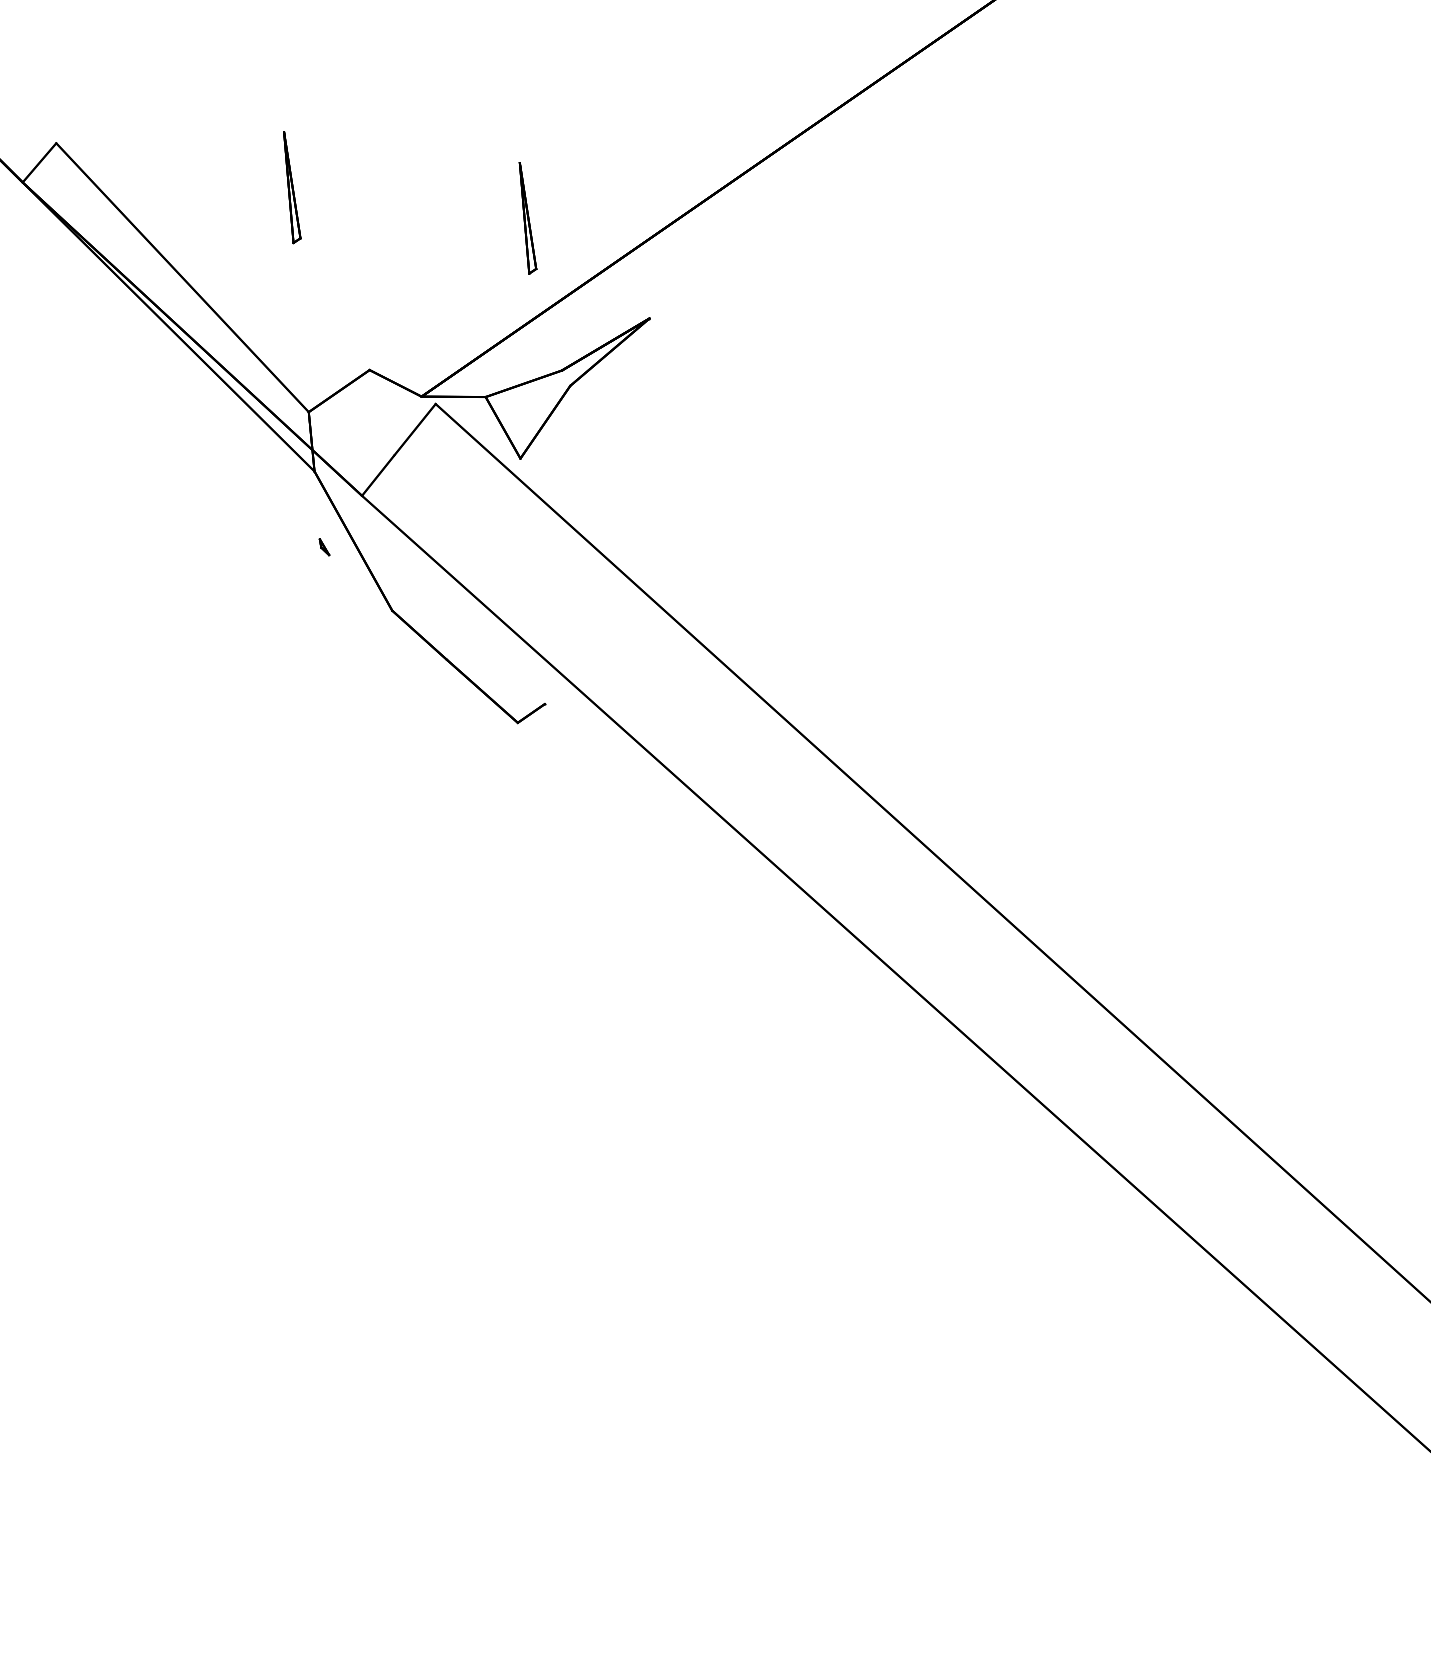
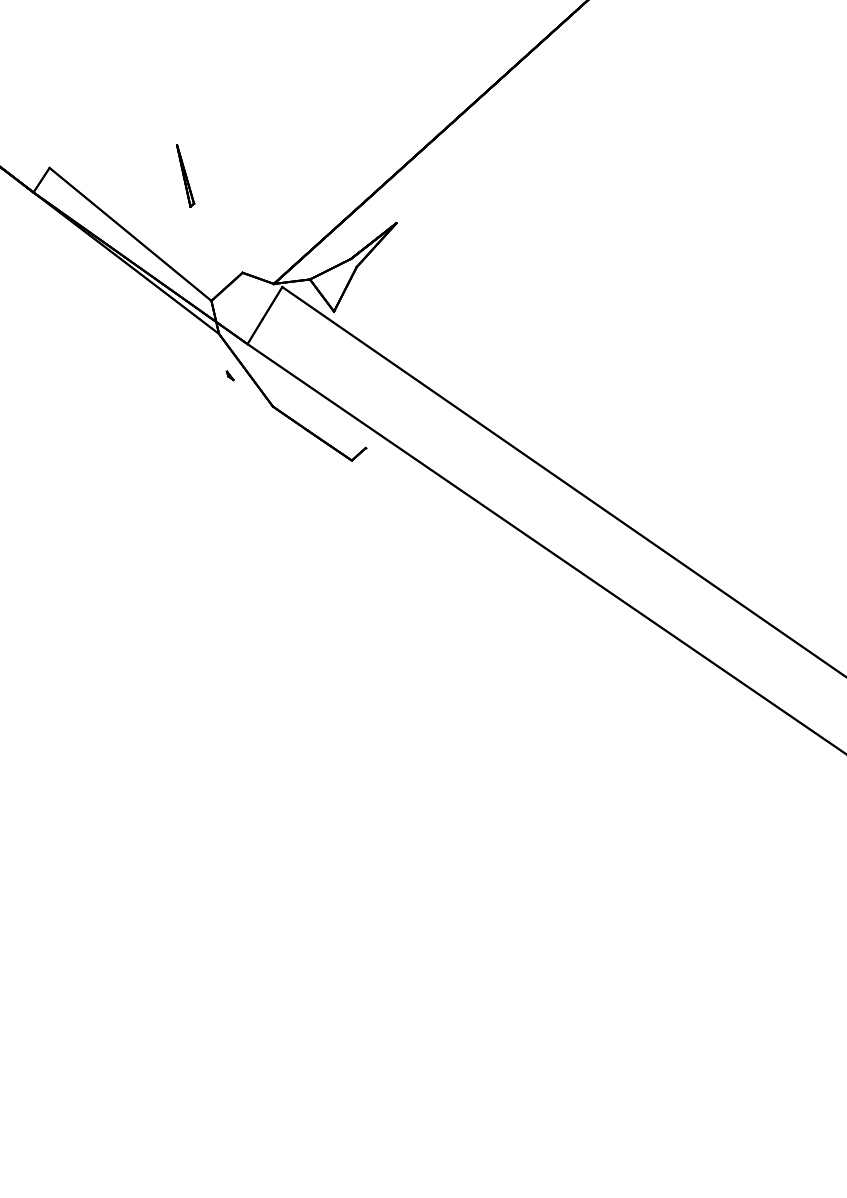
part: (527, 217) -> (320, 175), removed

